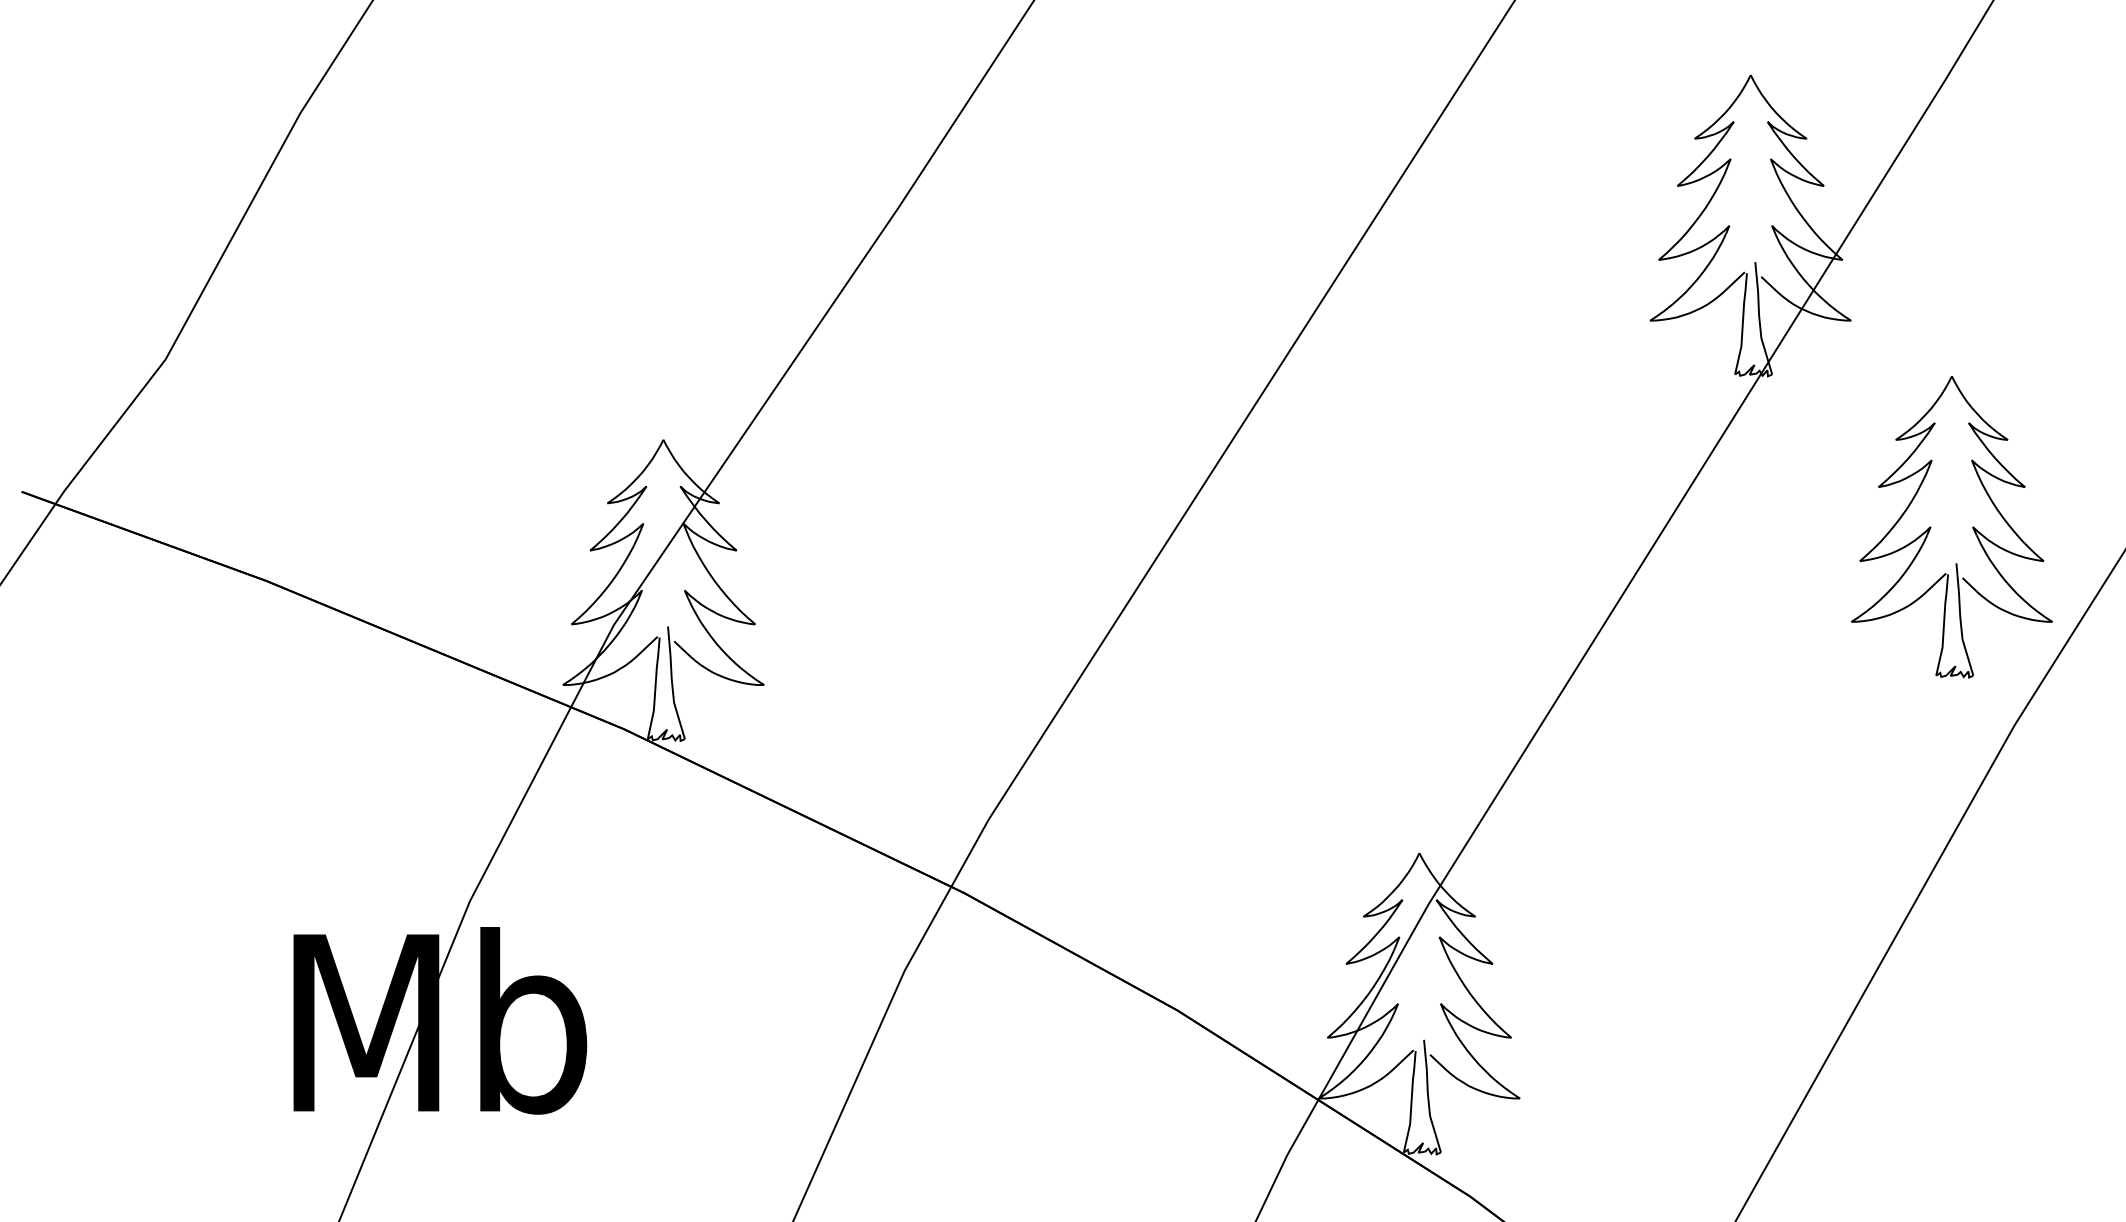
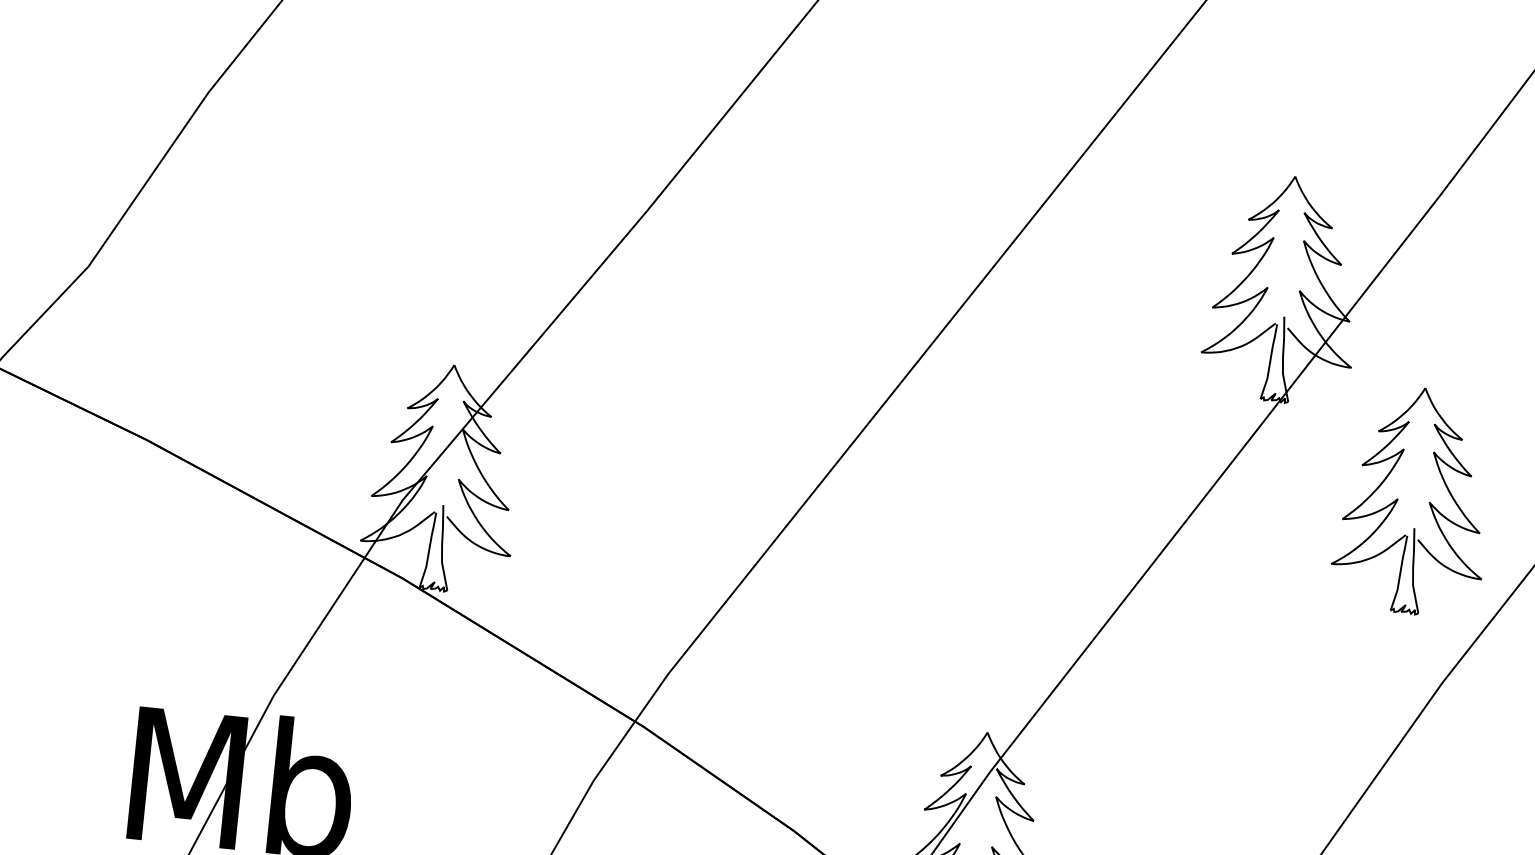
part: (1931, 527) -> (1398, 499), moved

